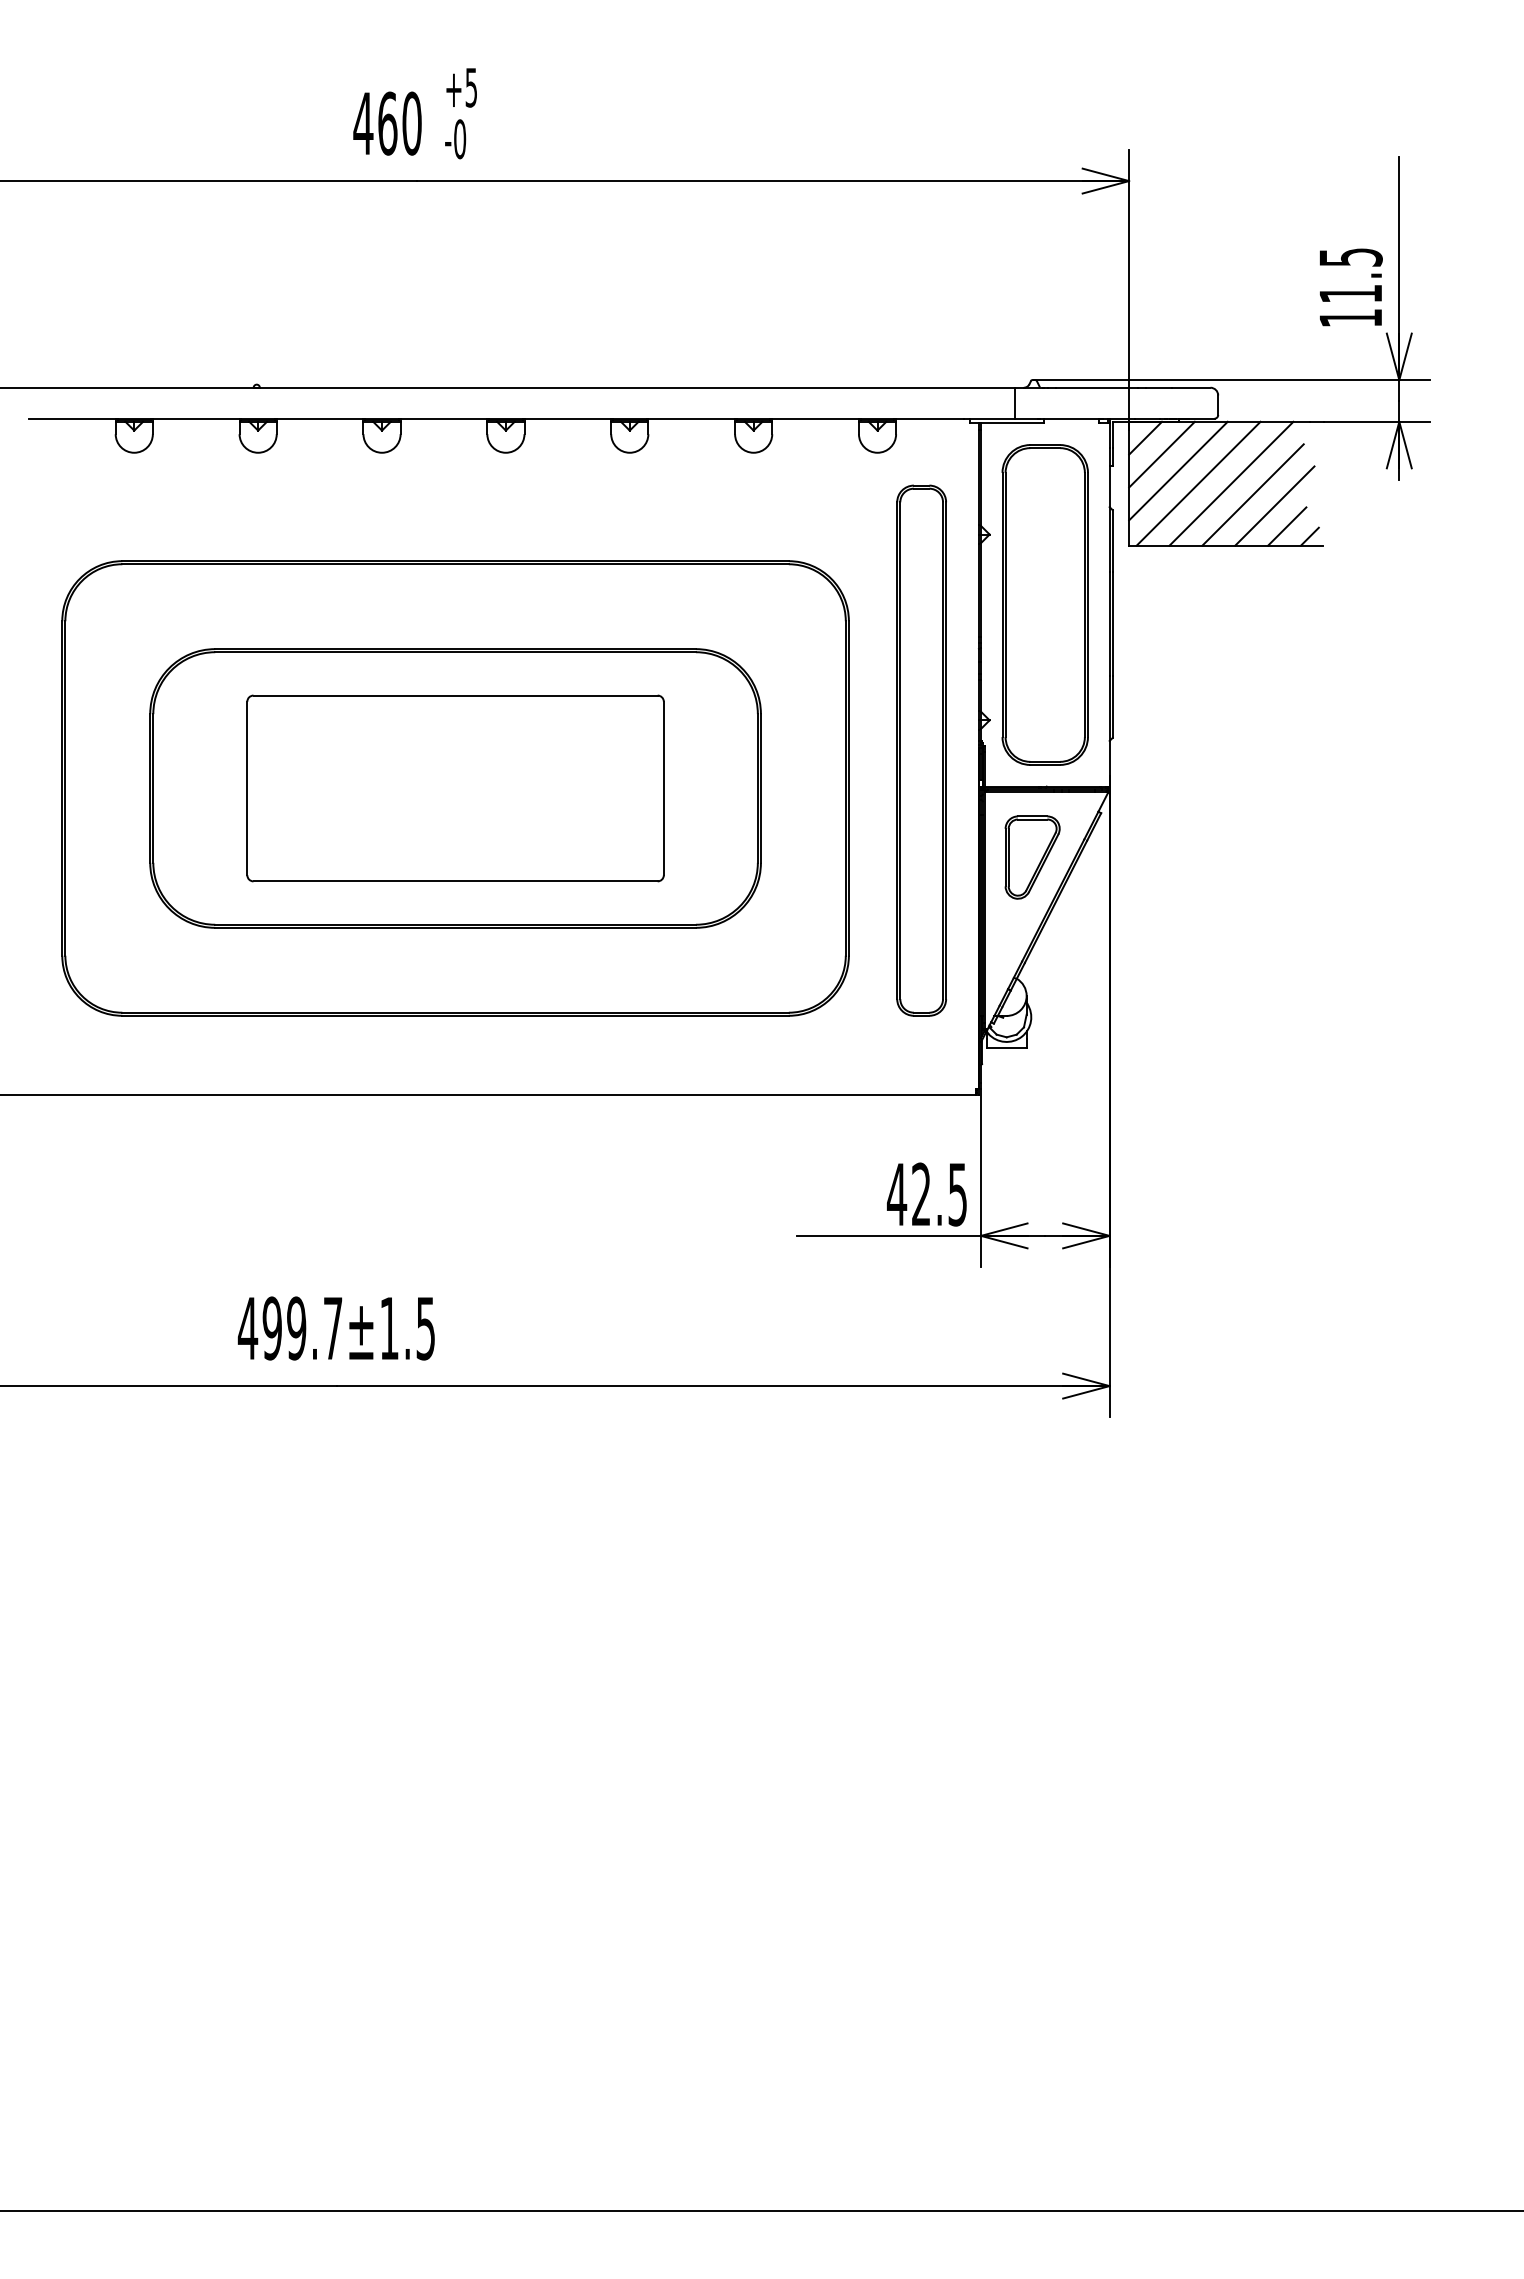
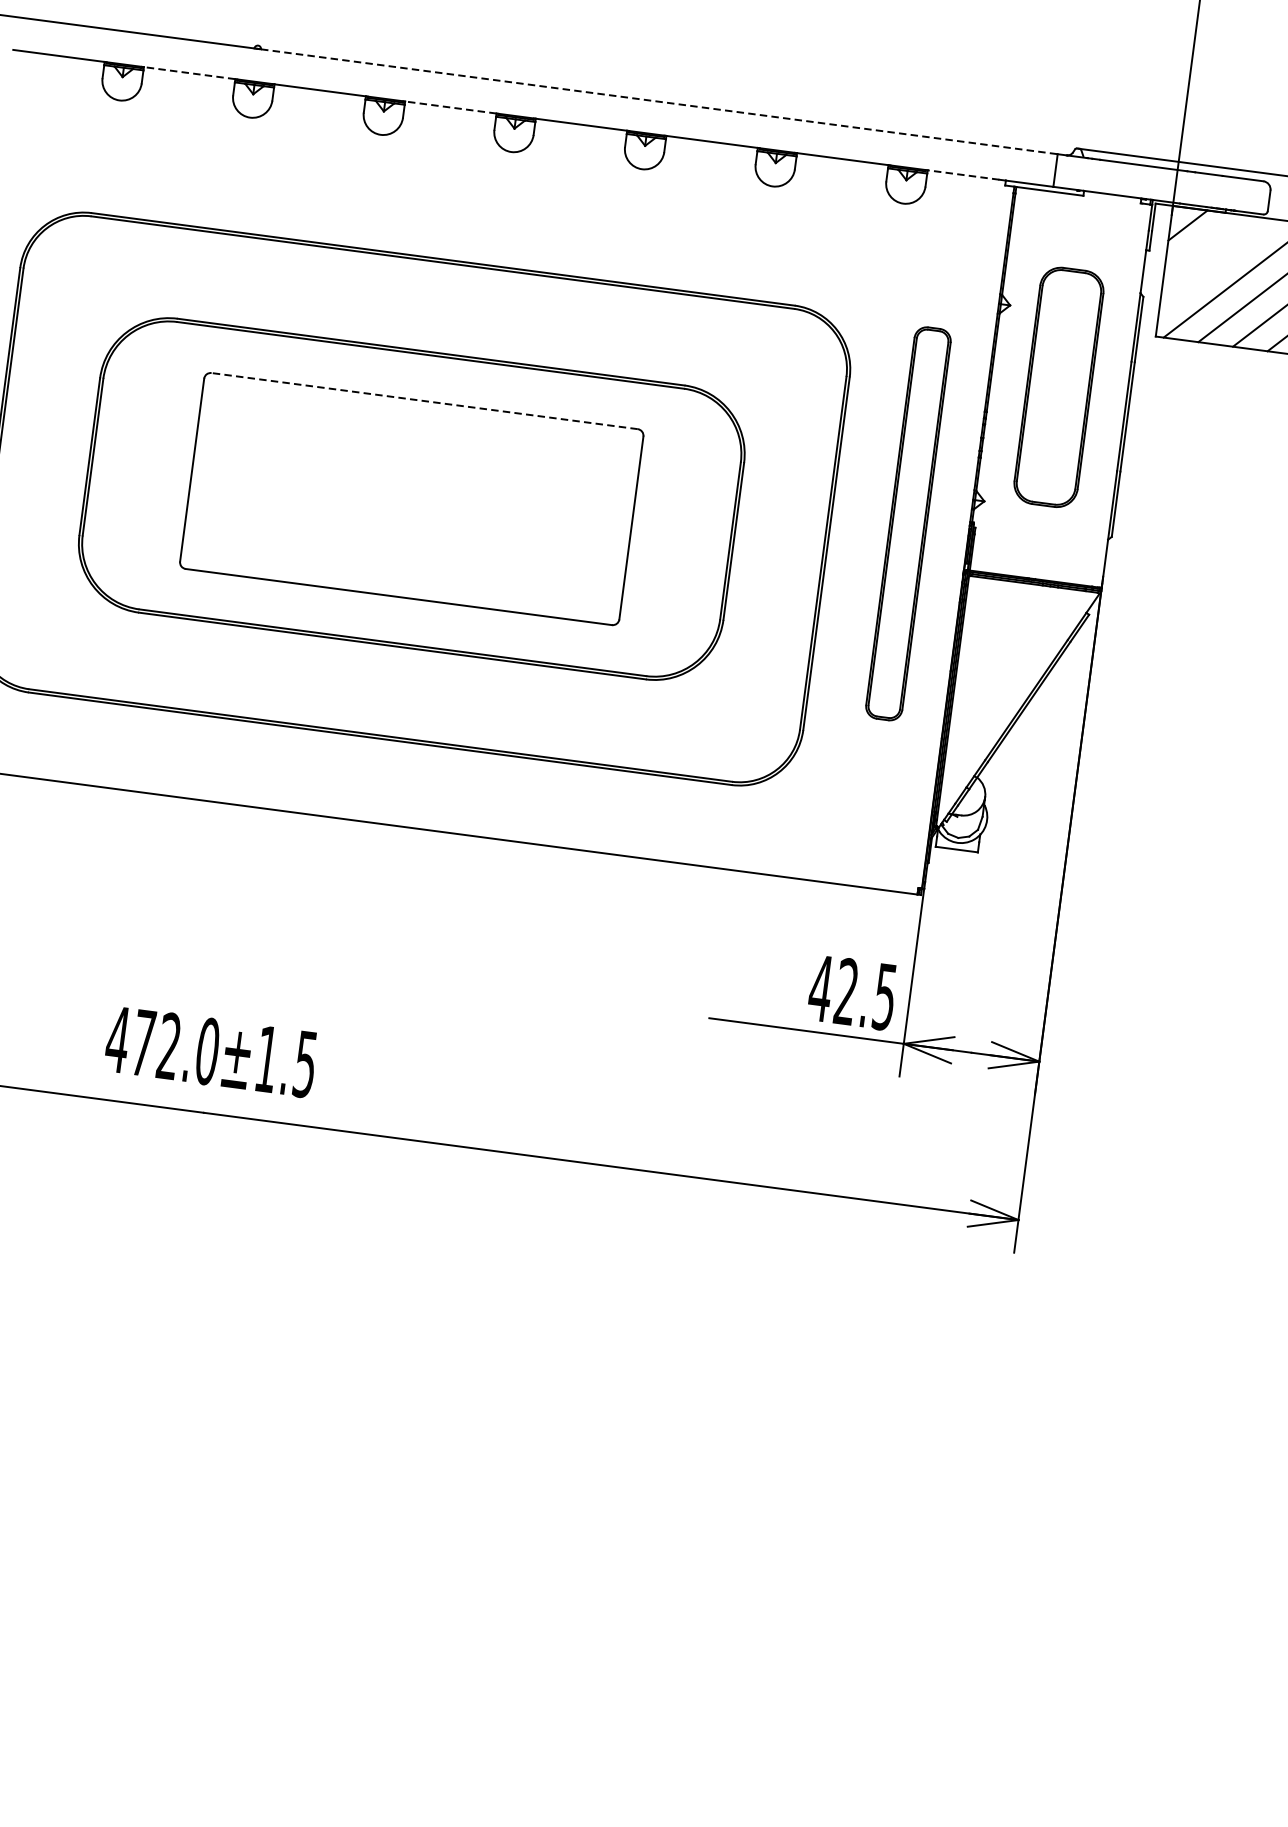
line: (637, 387) -> (659, 101), solid -> dashed
line: (195, 418) -> (188, 72), solid -> dashed
line: (443, 418) -> (450, 107), solid -> dashed
line: (930, 418) -> (963, 174), solid -> dashed
line: (1161, 454) -> (1202, 244), removed
line: (1178, 470) -> (1218, 264), removed
part: (1044, 604) -> (1058, 386), size x0.7
line: (455, 695) -> (424, 401), solid -> dashed
part: (921, 750) -> (908, 523), size x0.7
part: (1032, 857) -> (1010, 651), removed
text: (302, 1328) -> (175, 1047), 499.7±1.5 -> 472.0±1.5

